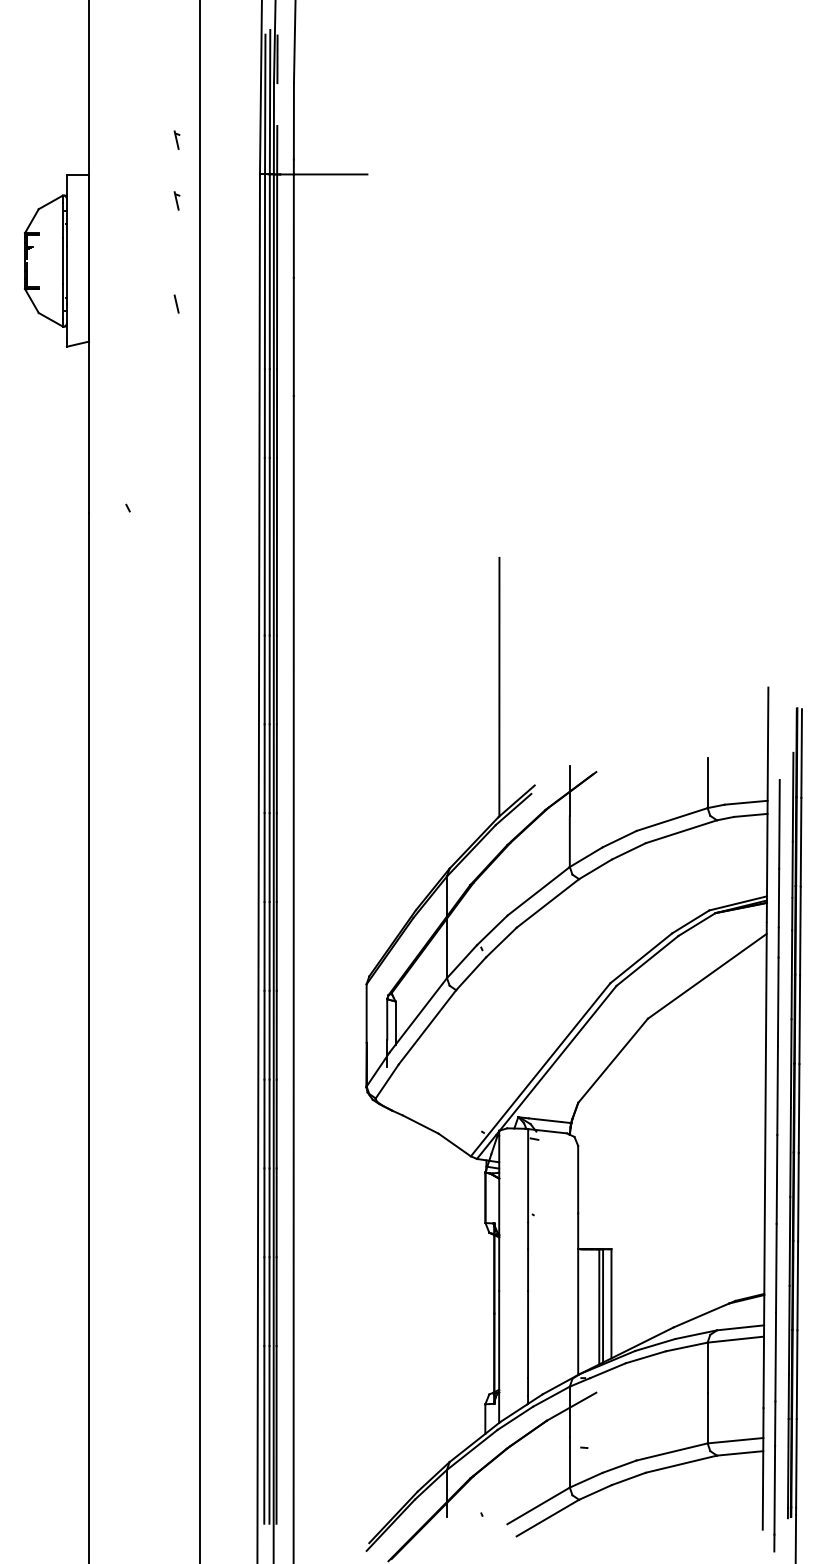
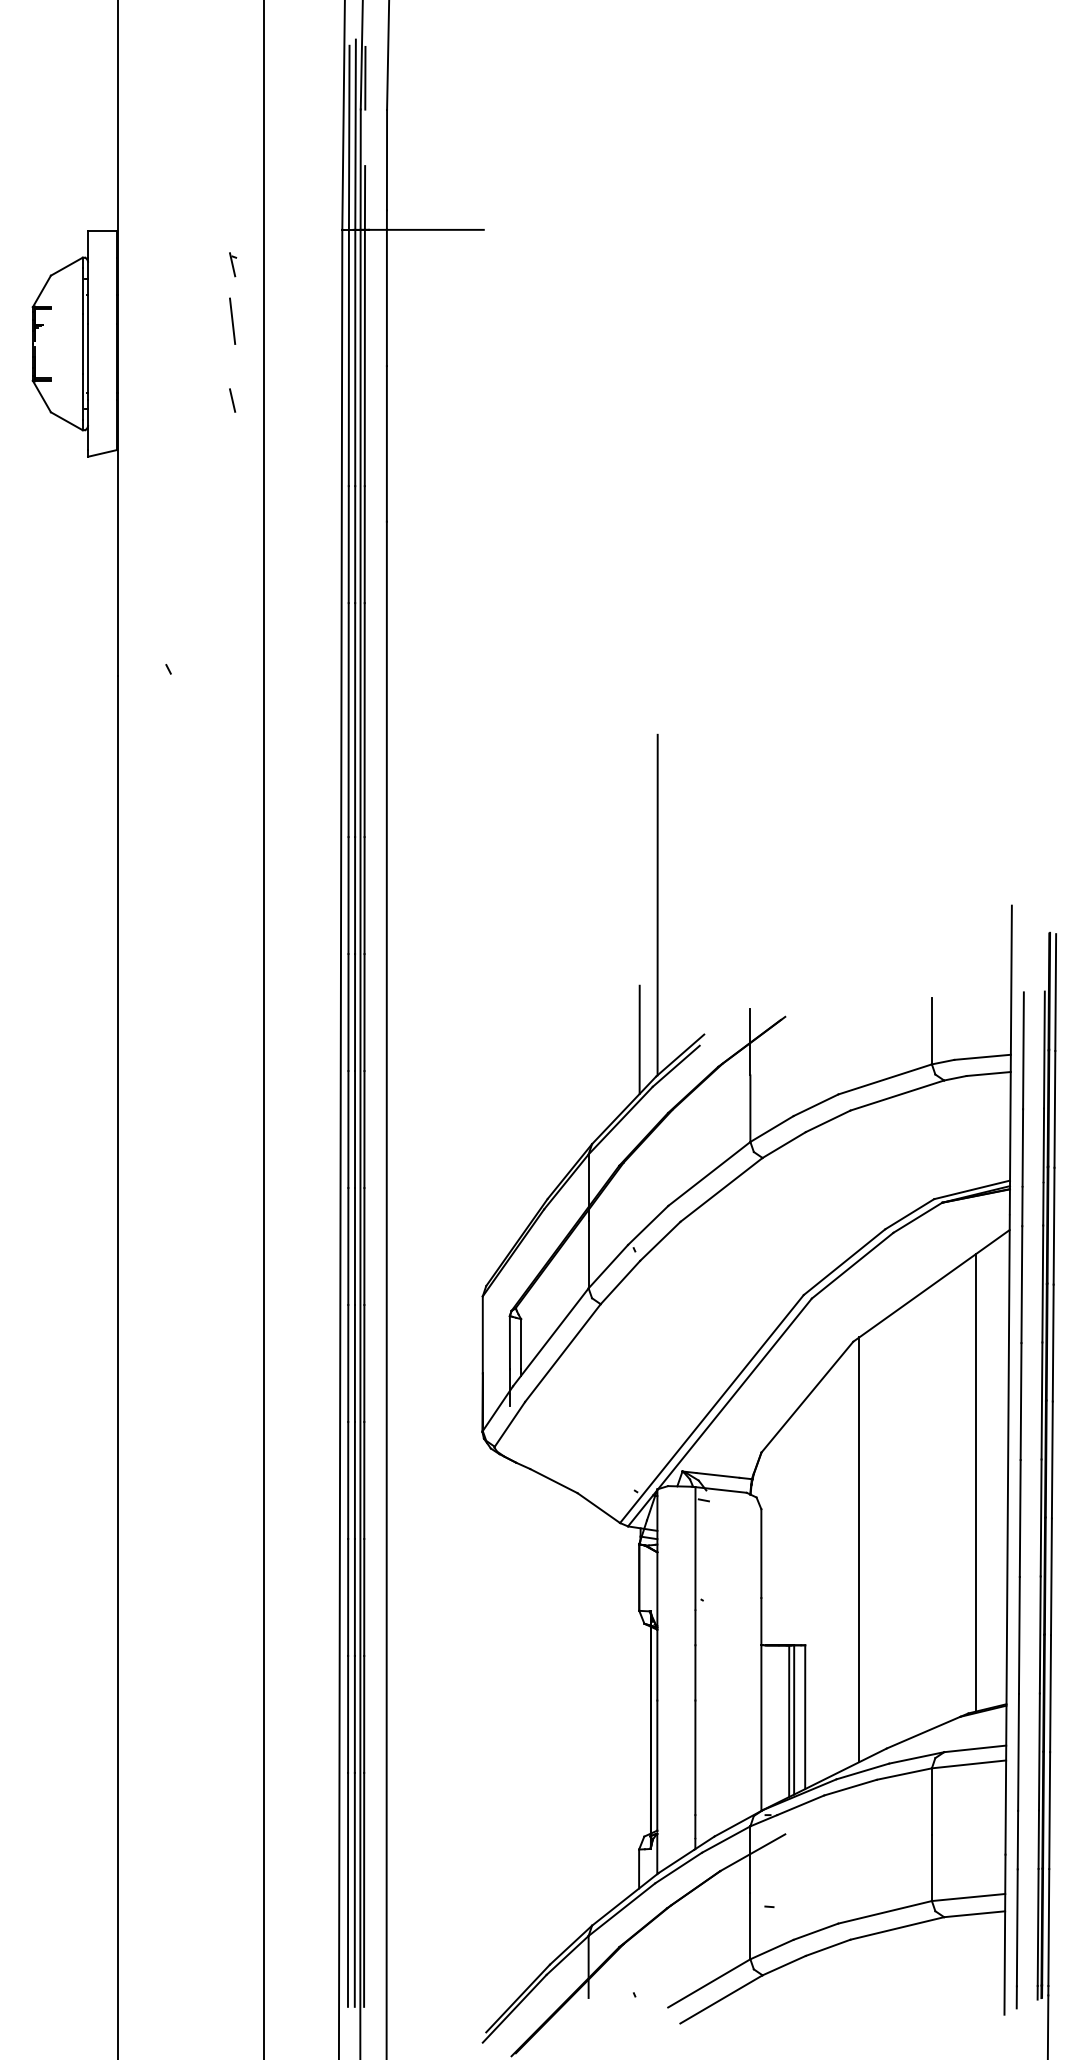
part: (177, 140) -> (233, 184), removed
line: (176, 243) -> (232, 320), added
line: (485, 789) -> (639, 1039), added
line: (741, 1125) -> (976, 1482), added
line: (776, 1165) -> (1019, 1500), moved
line: (652, 1176) -> (859, 1549), added

